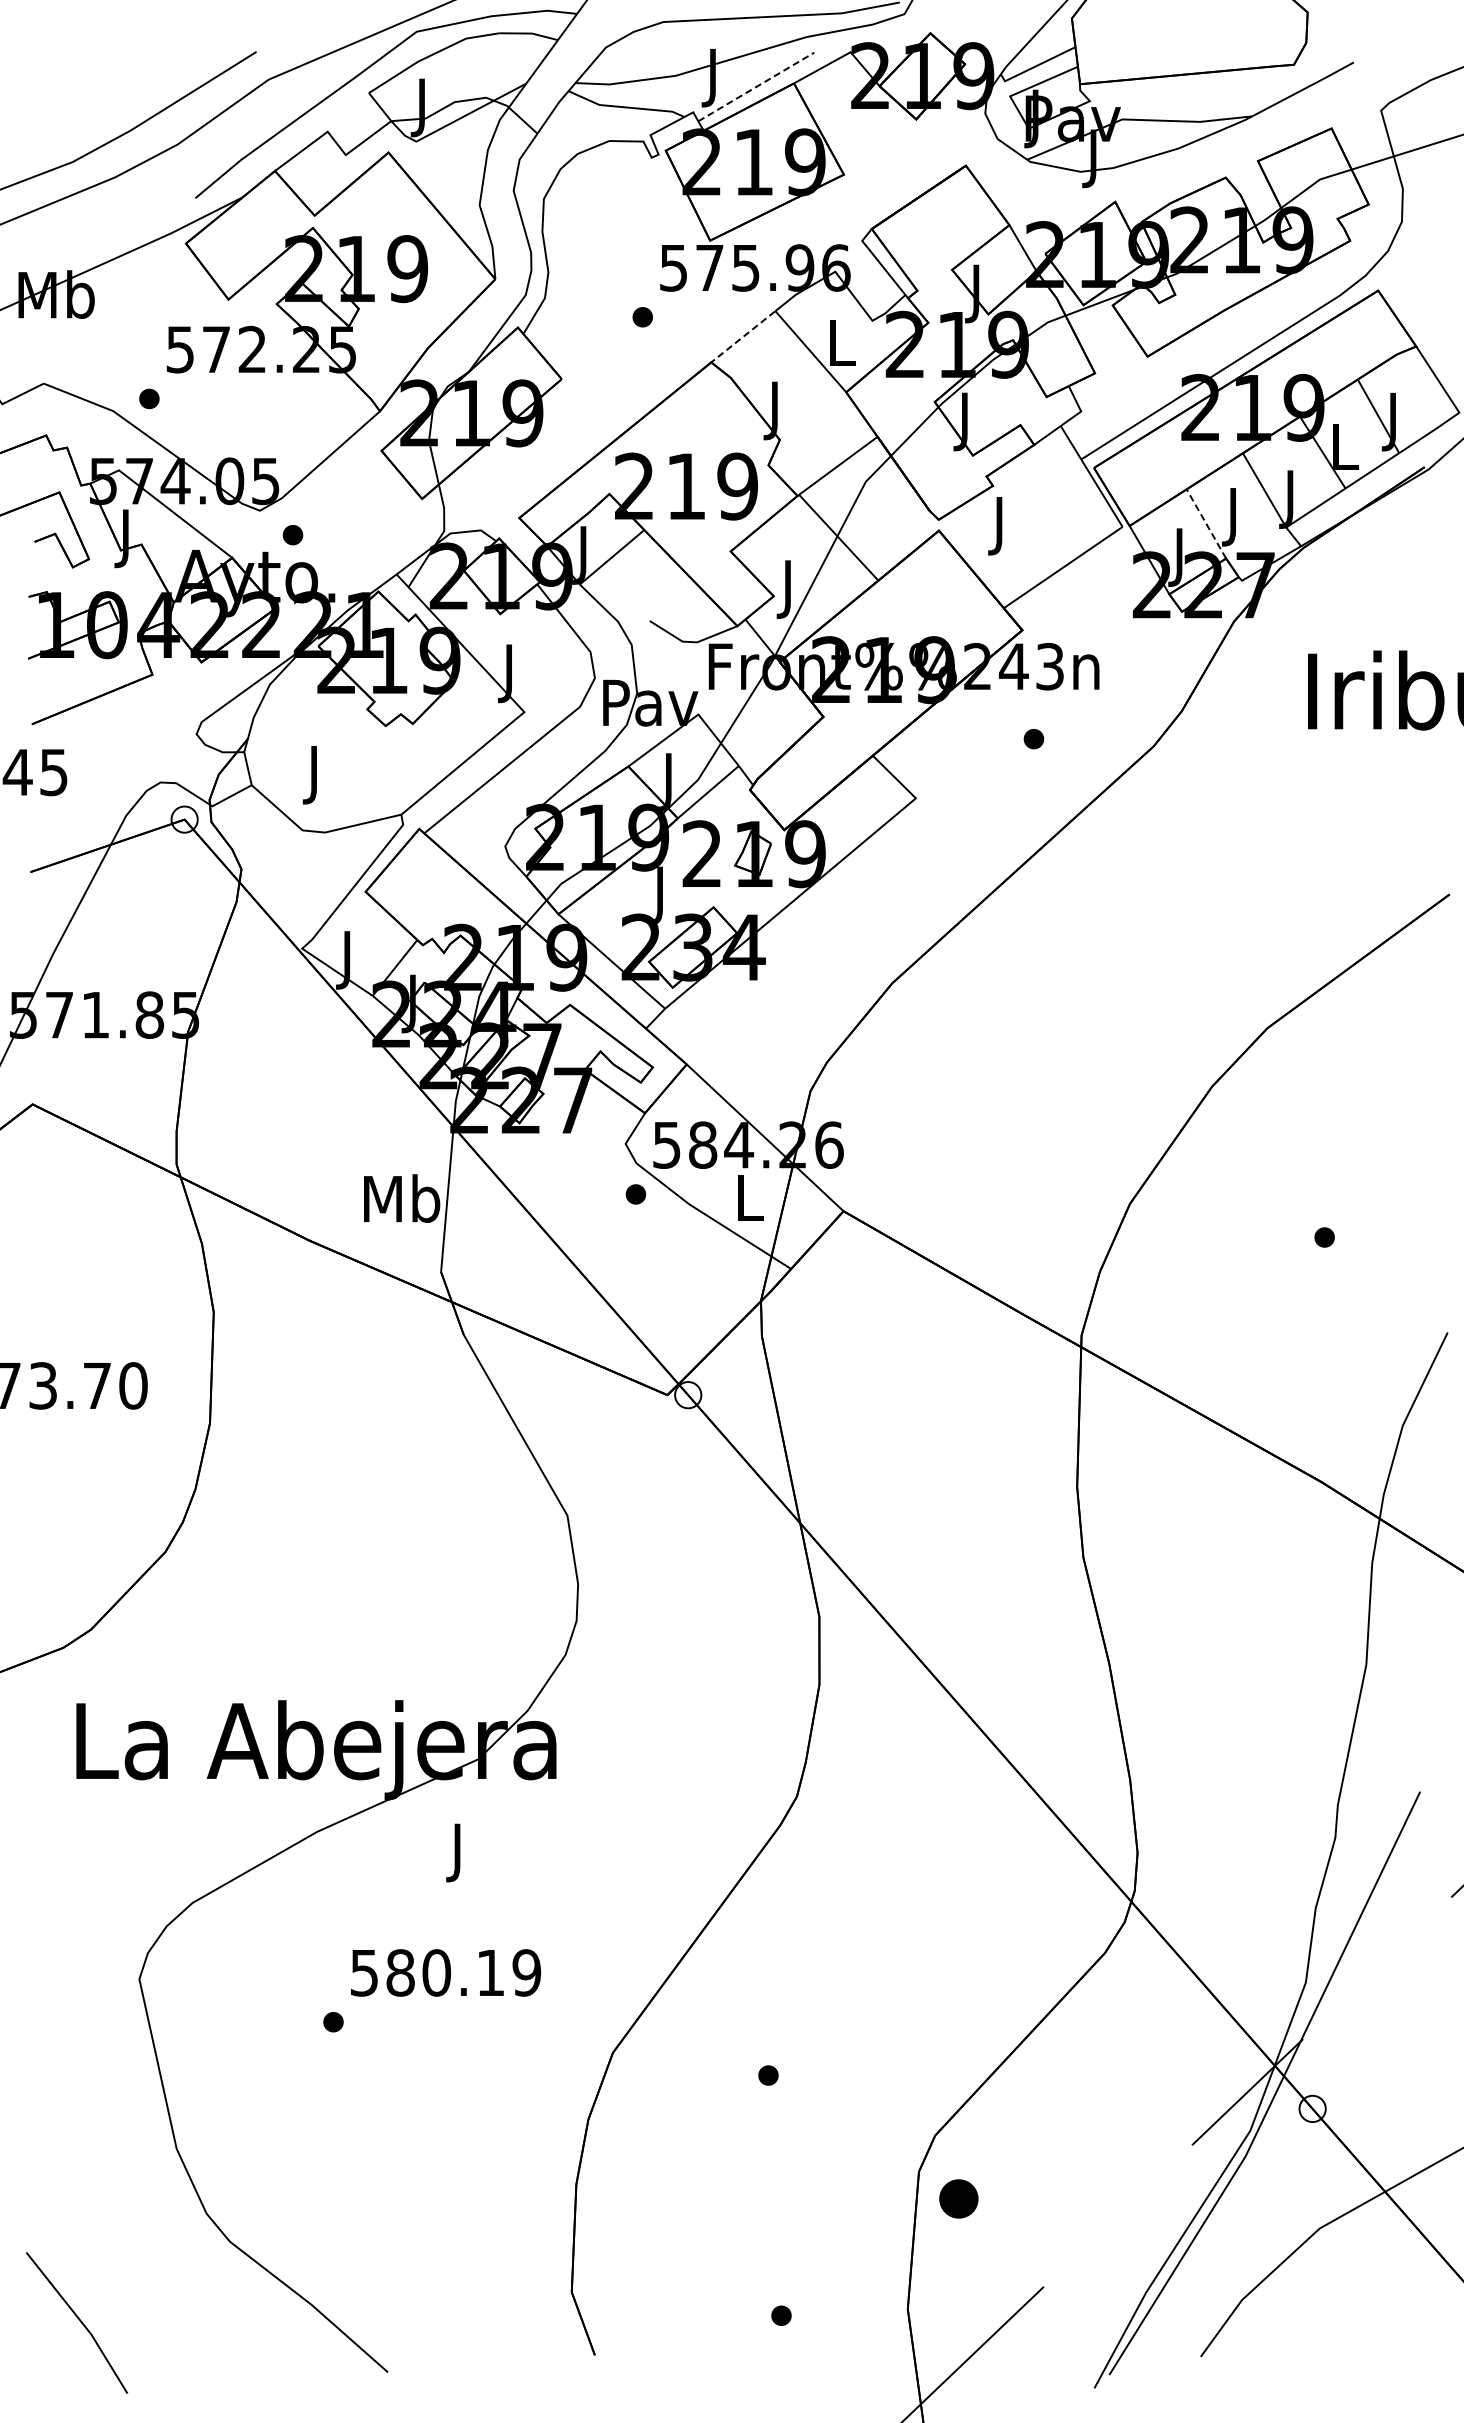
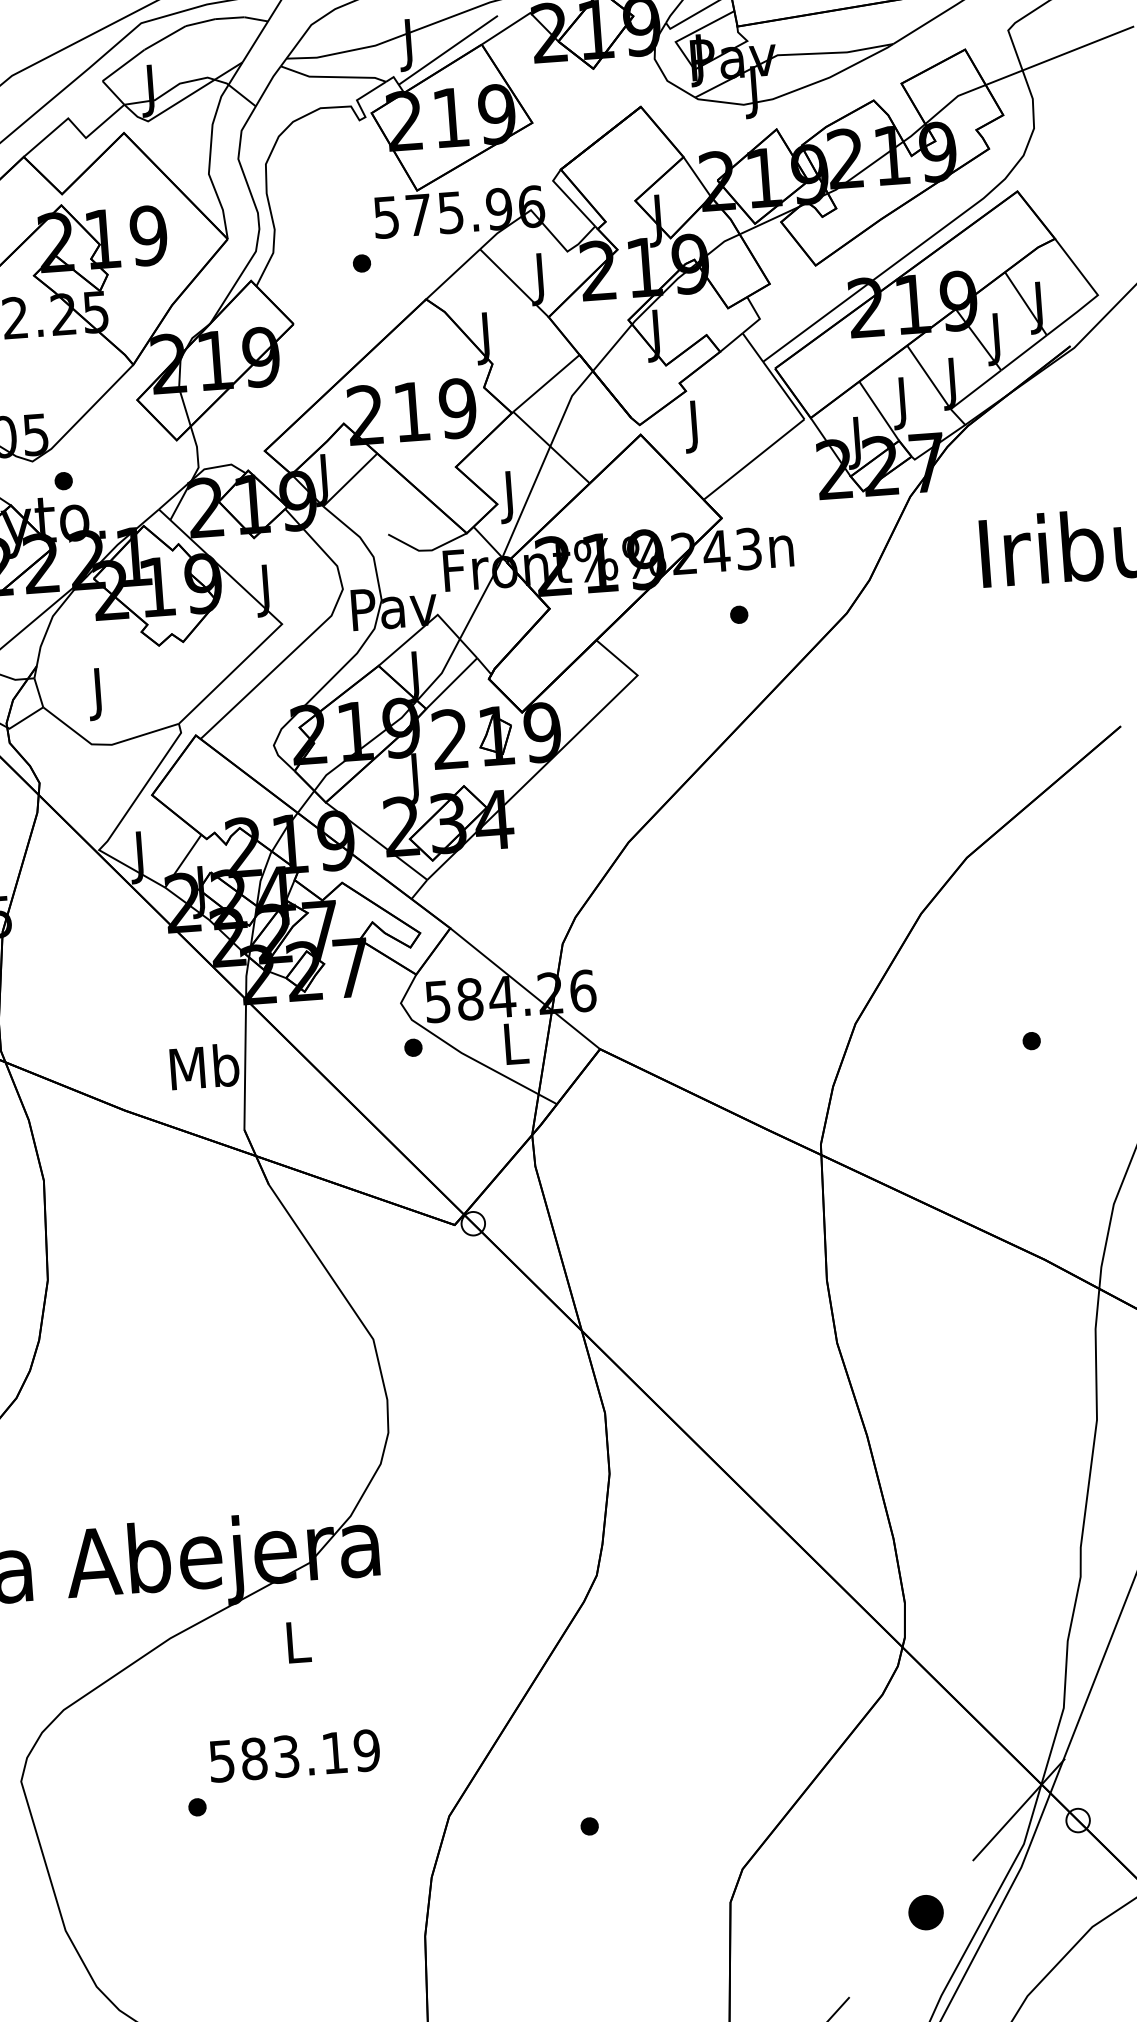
line: (756, 86) -> (448, 49), dashed -> solid
line: (742, 337) -> (452, 275), dashed -> solid
text: (842, 349) -> (542, 279), L -> J
text: (1345, 453) -> (998, 339), L -> J
line: (1206, 523) -> (879, 410), dashed -> solid
text: (459, 1852) -> (298, 1647), J -> L
text: (436, 1972) -> (286, 1756), 580.19 -> 583.19
part: (958, 2198) -> (925, 1912), moved

